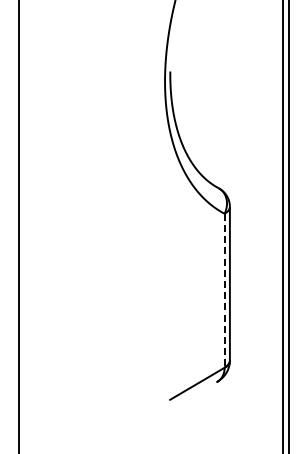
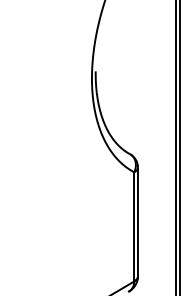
line: (224, 290) -> (134, 226), dashed -> solid

